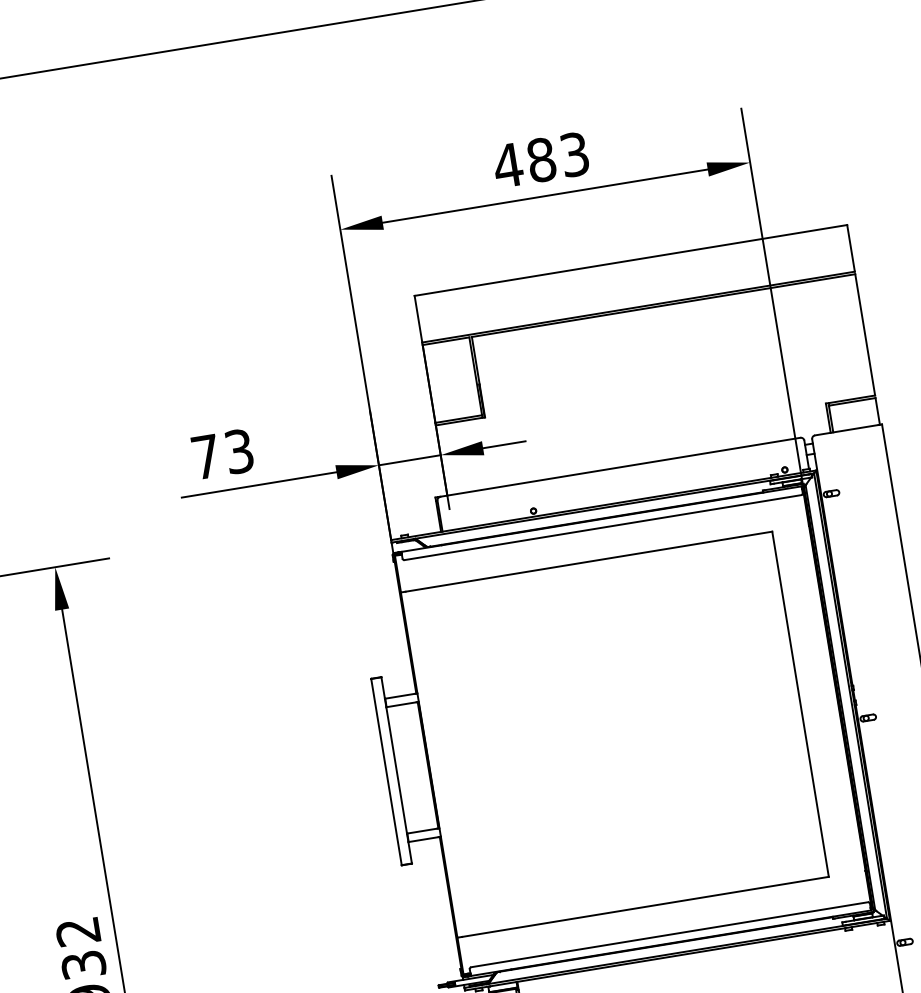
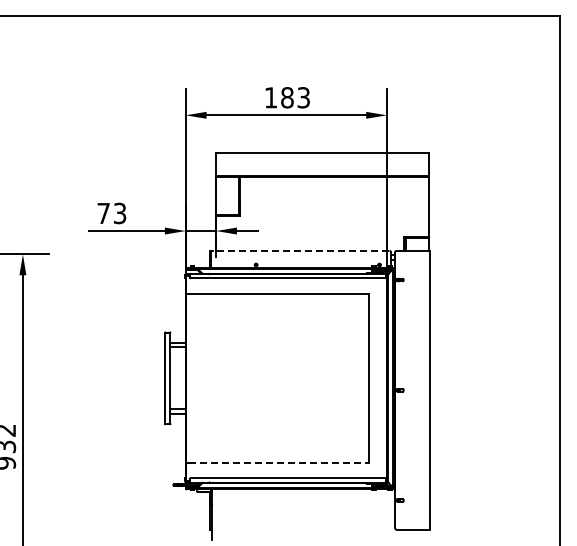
text: (506, 165) -> (270, 97), 483 -> 183
line: (619, 466) -> (300, 250), solid -> dashed
line: (647, 907) -> (279, 463), solid -> dashed

